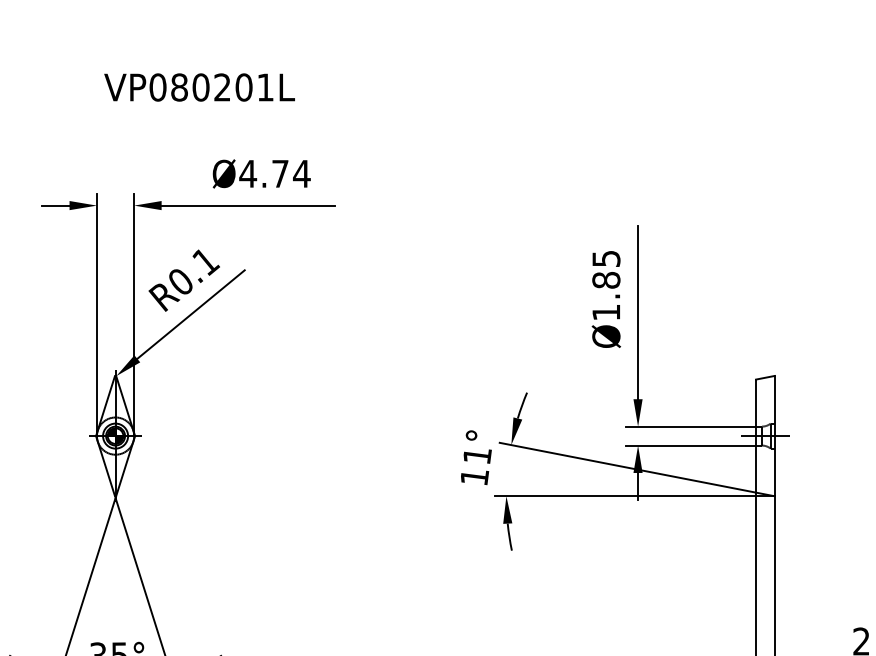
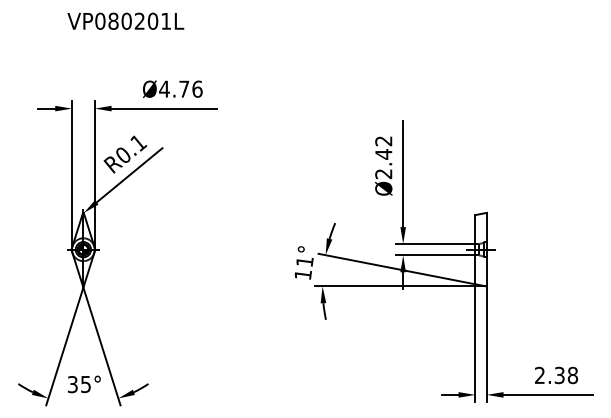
text: (199, 86) -> (125, 20), moved
text: (302, 172) -> (197, 88), Ø4.74 -> Ø4.76
text: (605, 285) -> (383, 157), Ø1.85 -> Ø2.42

